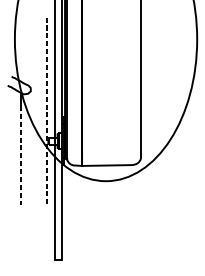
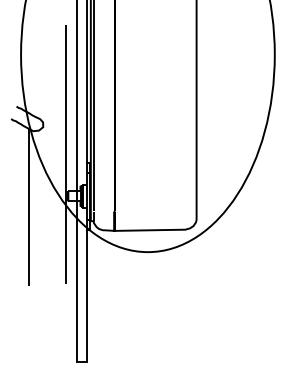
line: (46, 111) -> (65, 154), dashed -> solid
line: (20, 156) -> (29, 217), dashed -> solid

